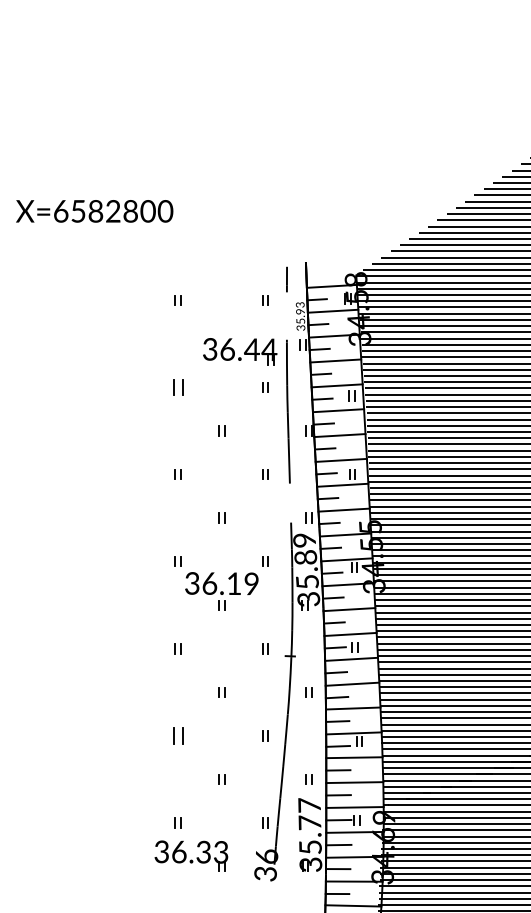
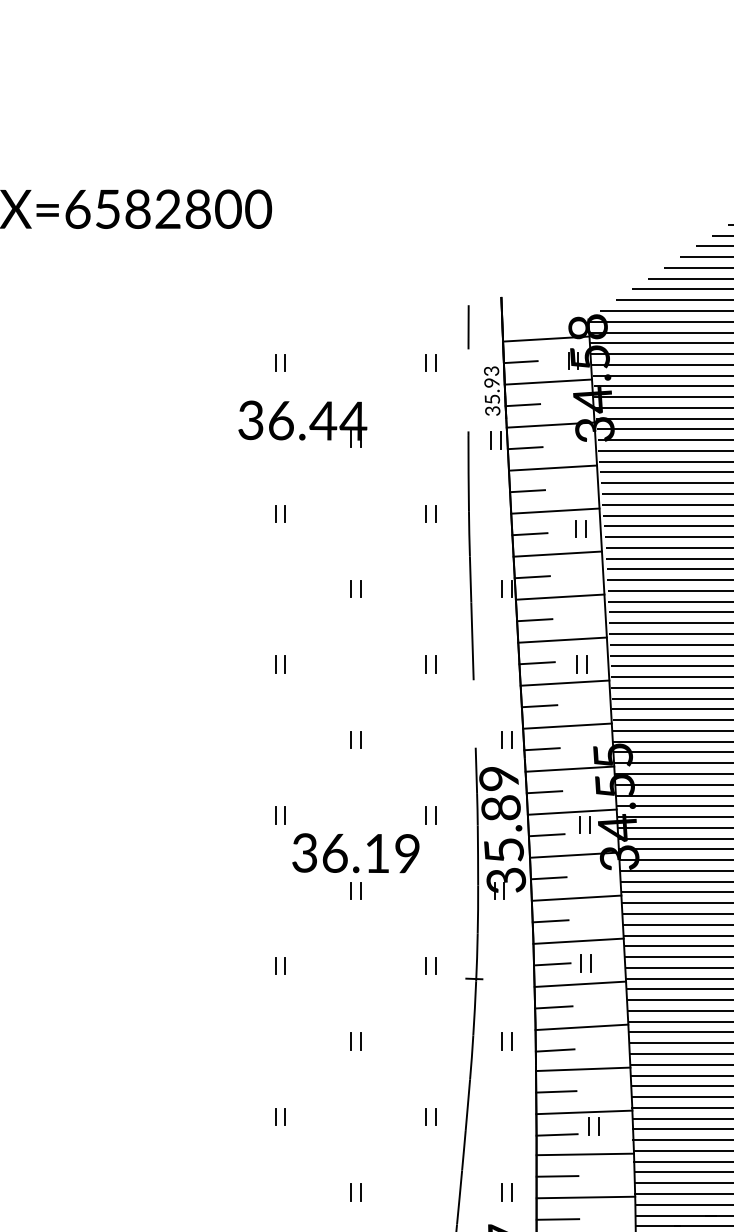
part: (240, 351) -> (303, 424), moved
part: (177, 387) -> (279, 513), size x0.62
part: (177, 735) -> (279, 1116), size x0.62

